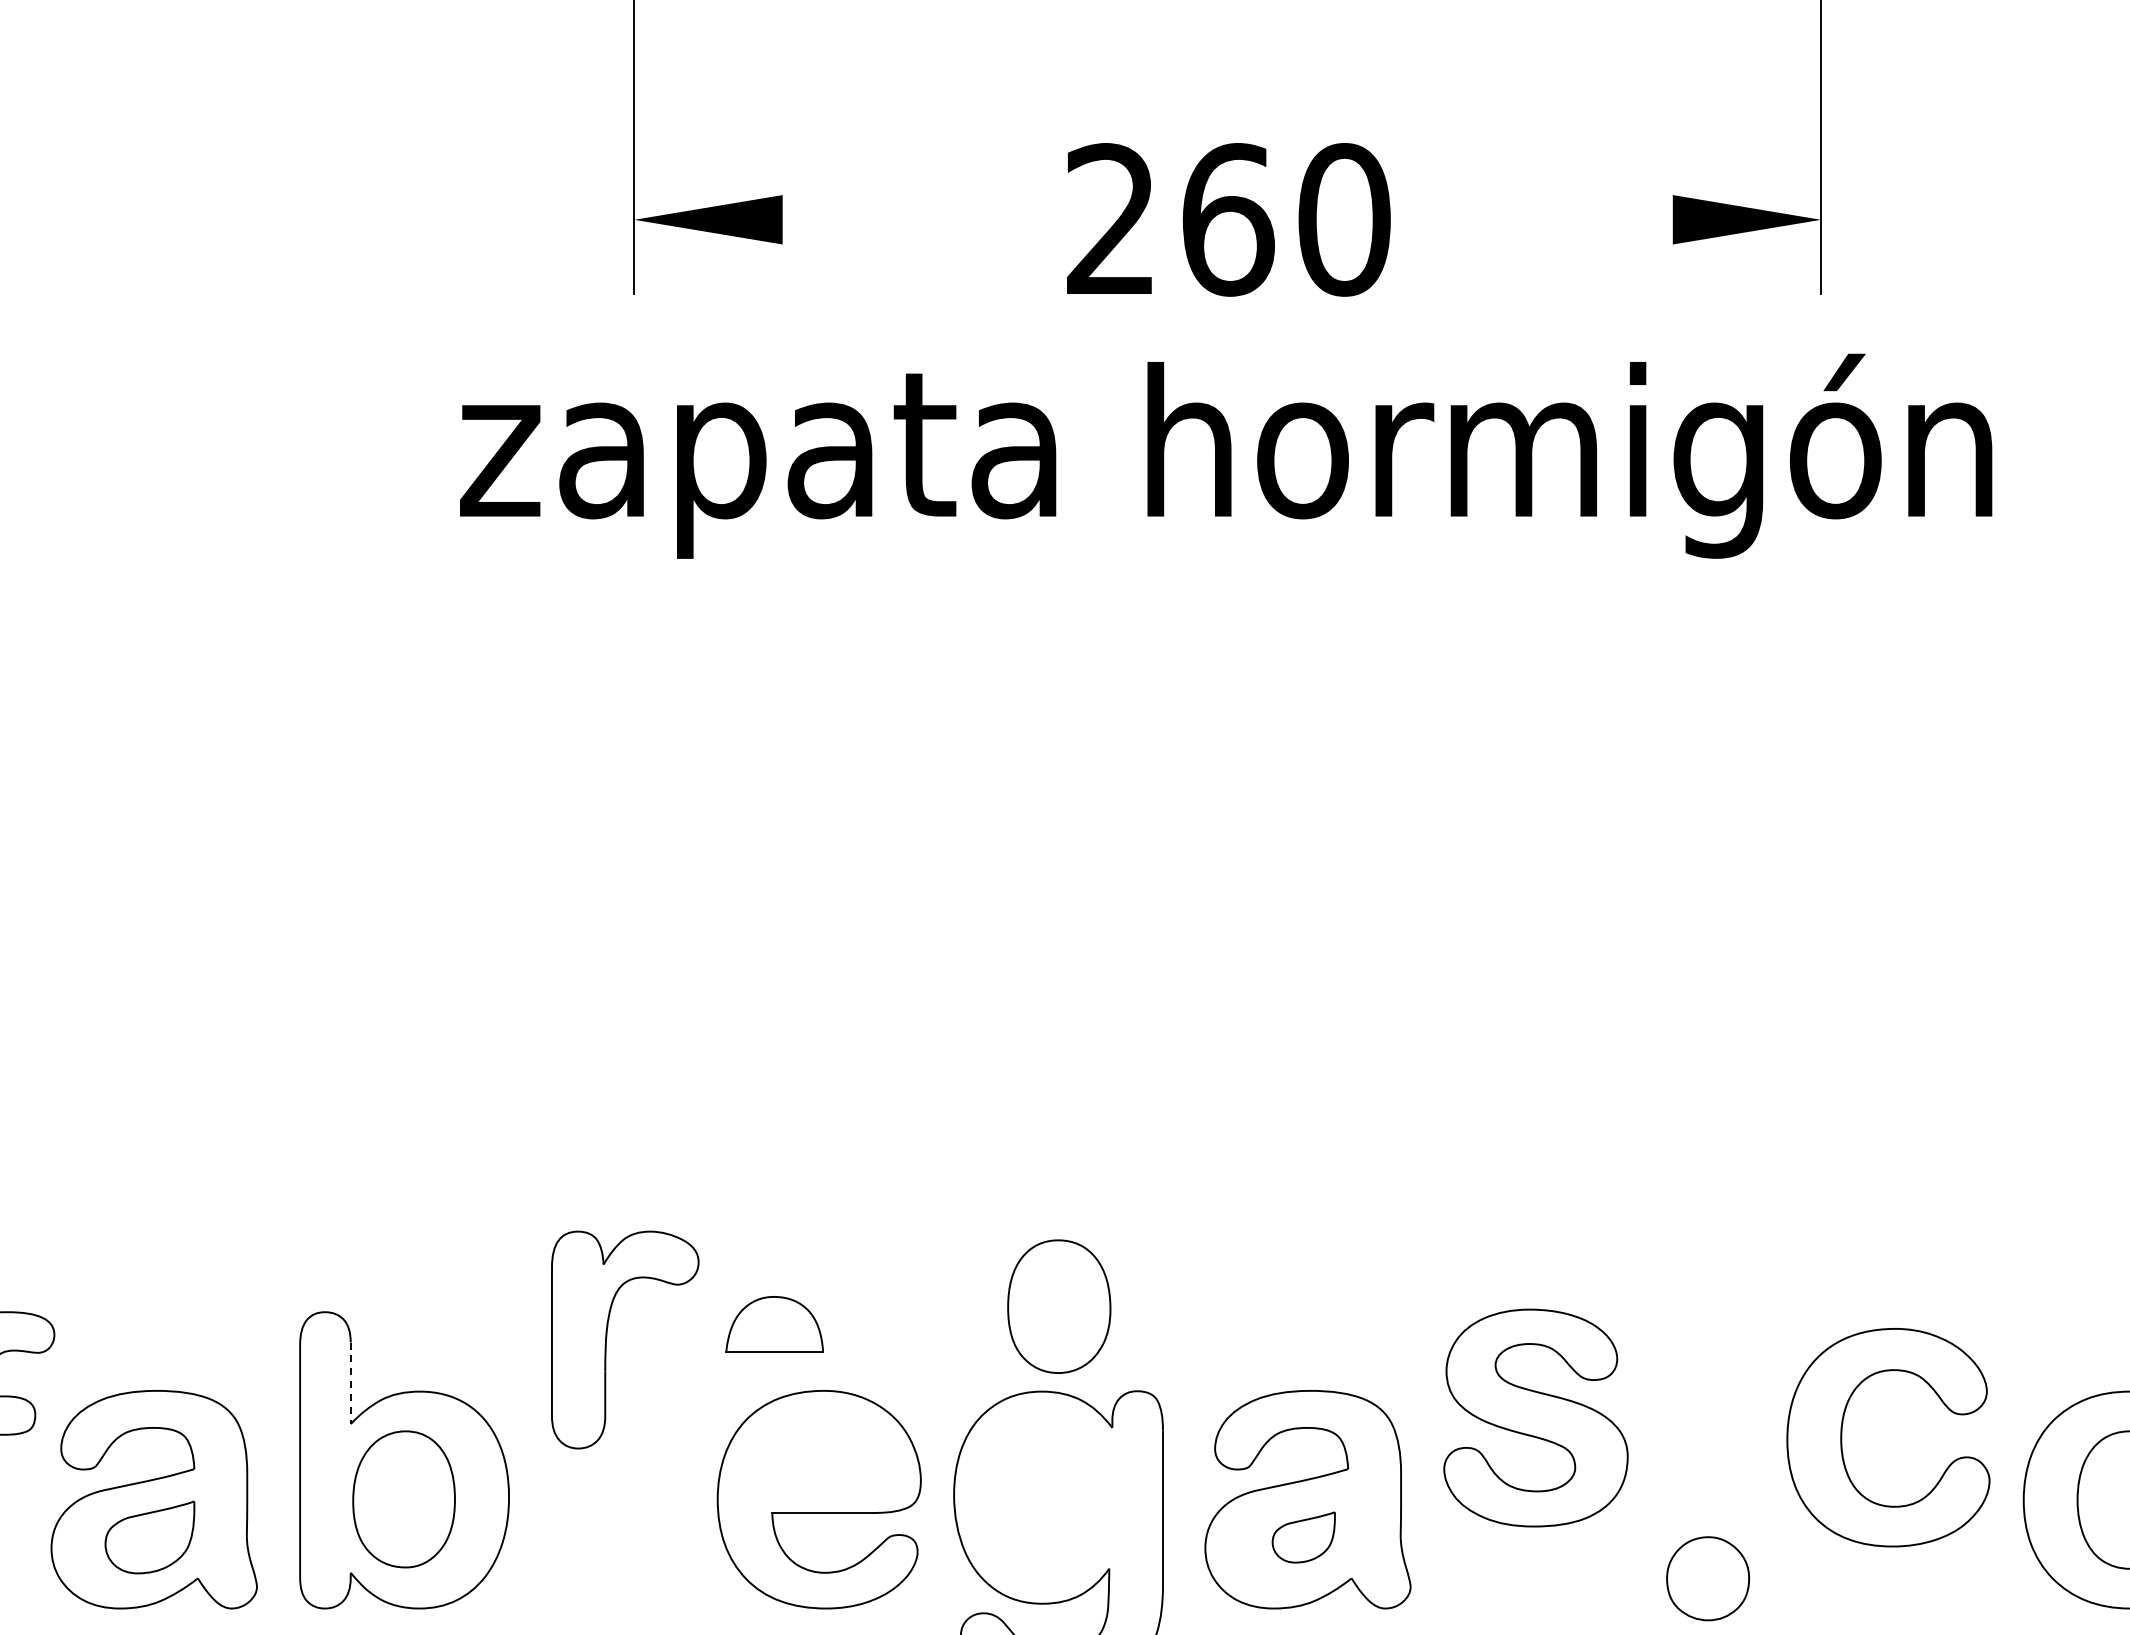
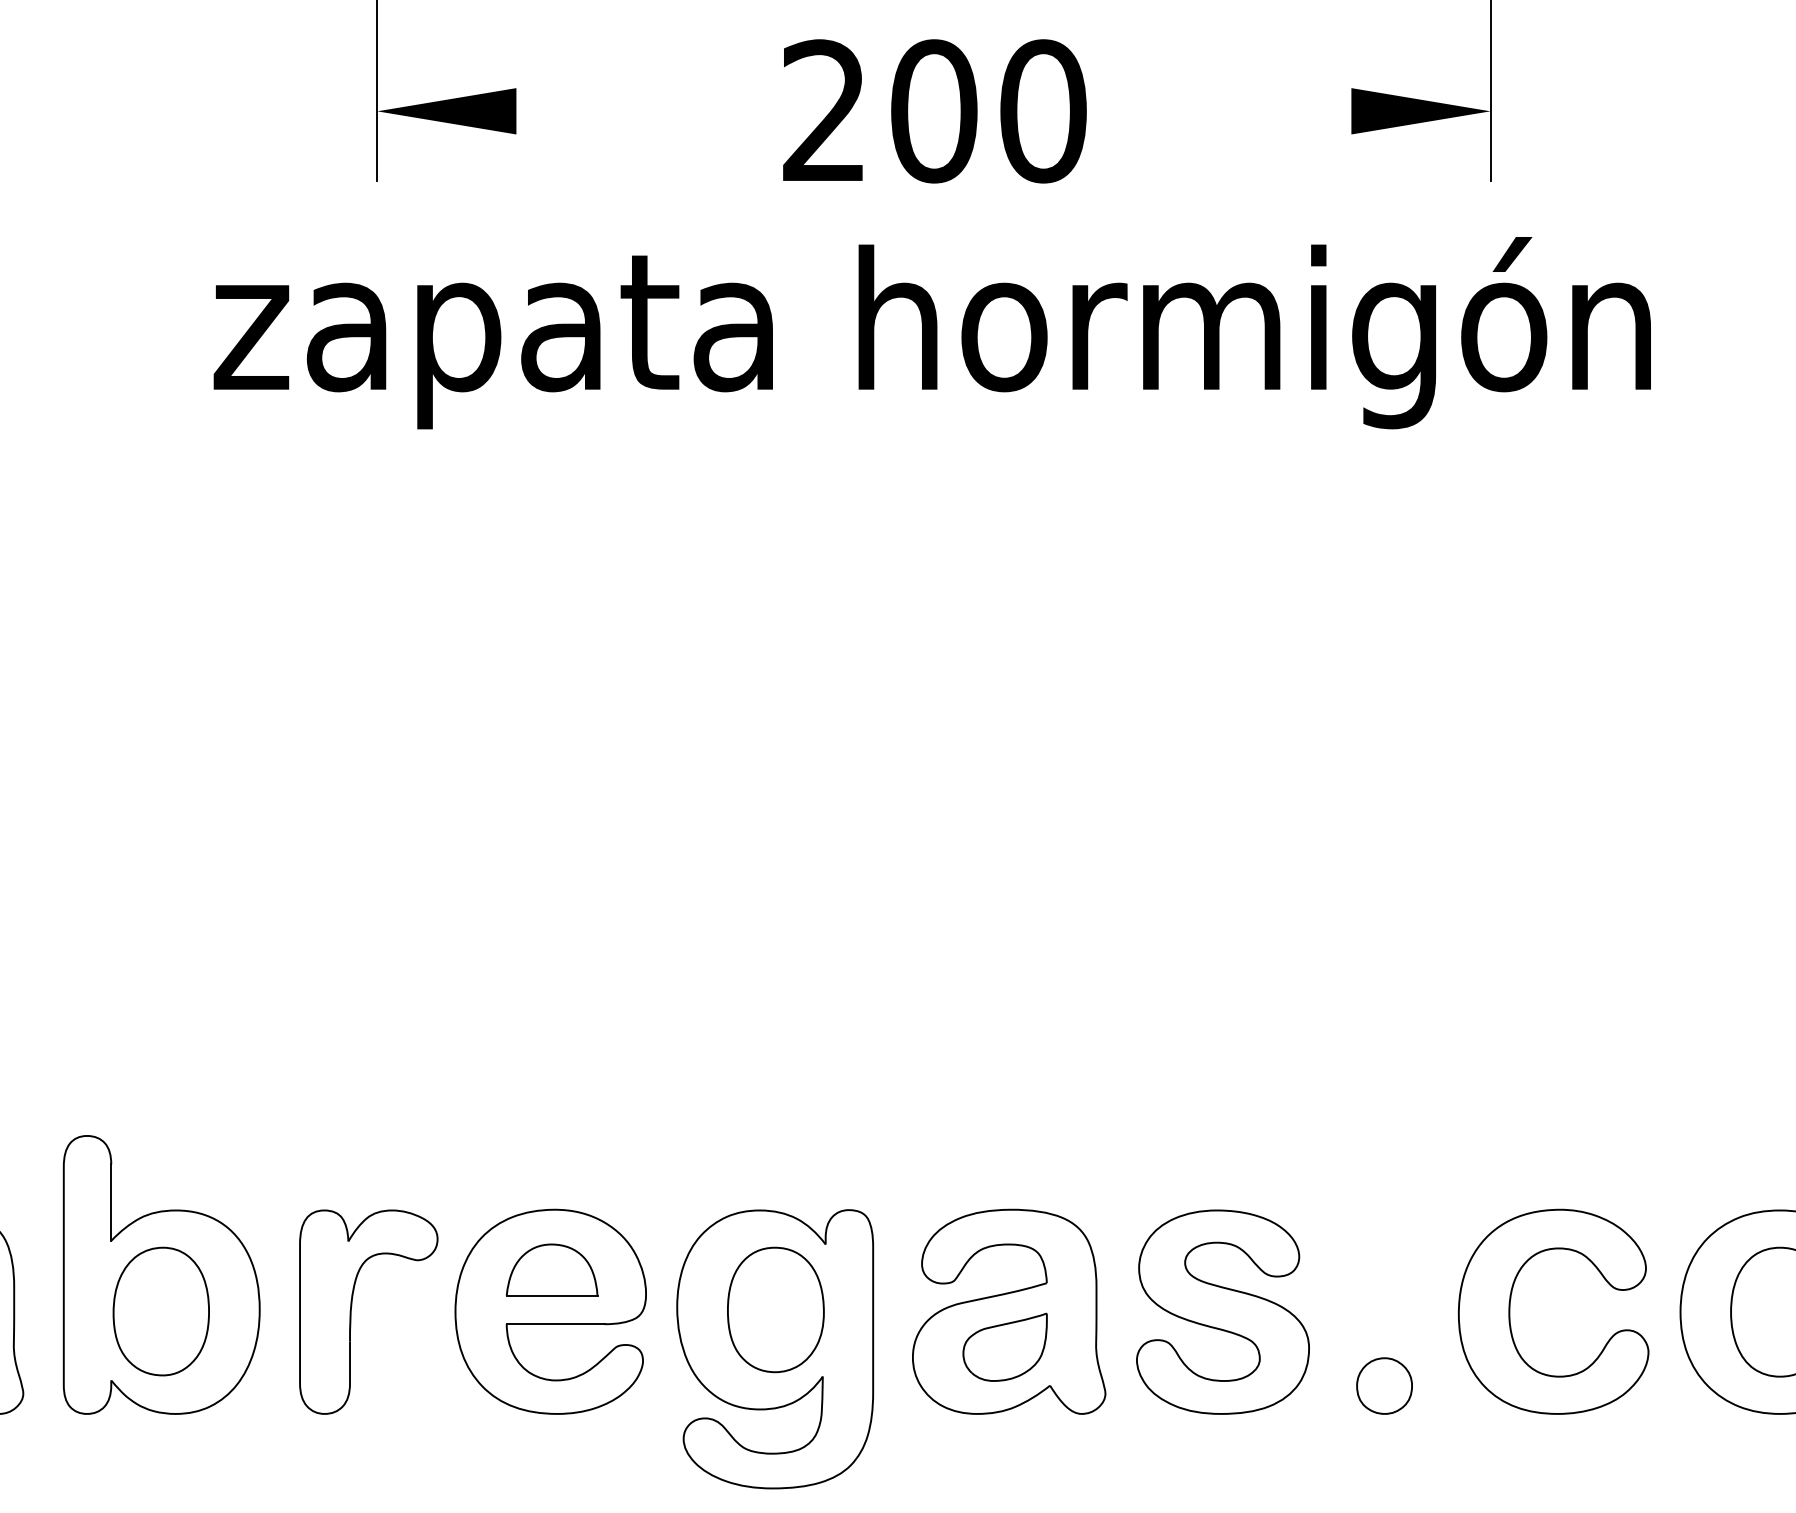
text: (1228, 219) -> (934, 111), 260 -> 200
part: (1059, 1306) -> (776, 1309), moved
part: (774, 1324) -> (551, 1270), moved
part: (607, 1337) -> (352, 1309), moved
line: (350, 1383) -> (111, 1202), dashed -> solid
part: (1535, 1417) -> (1222, 1311), moved
part: (1842, 1437) -> (1510, 1311), moved
part: (1303, 1537) -> (1004, 1347), size x1.43
part: (1708, 1578) -> (1384, 1385), size x0.71

